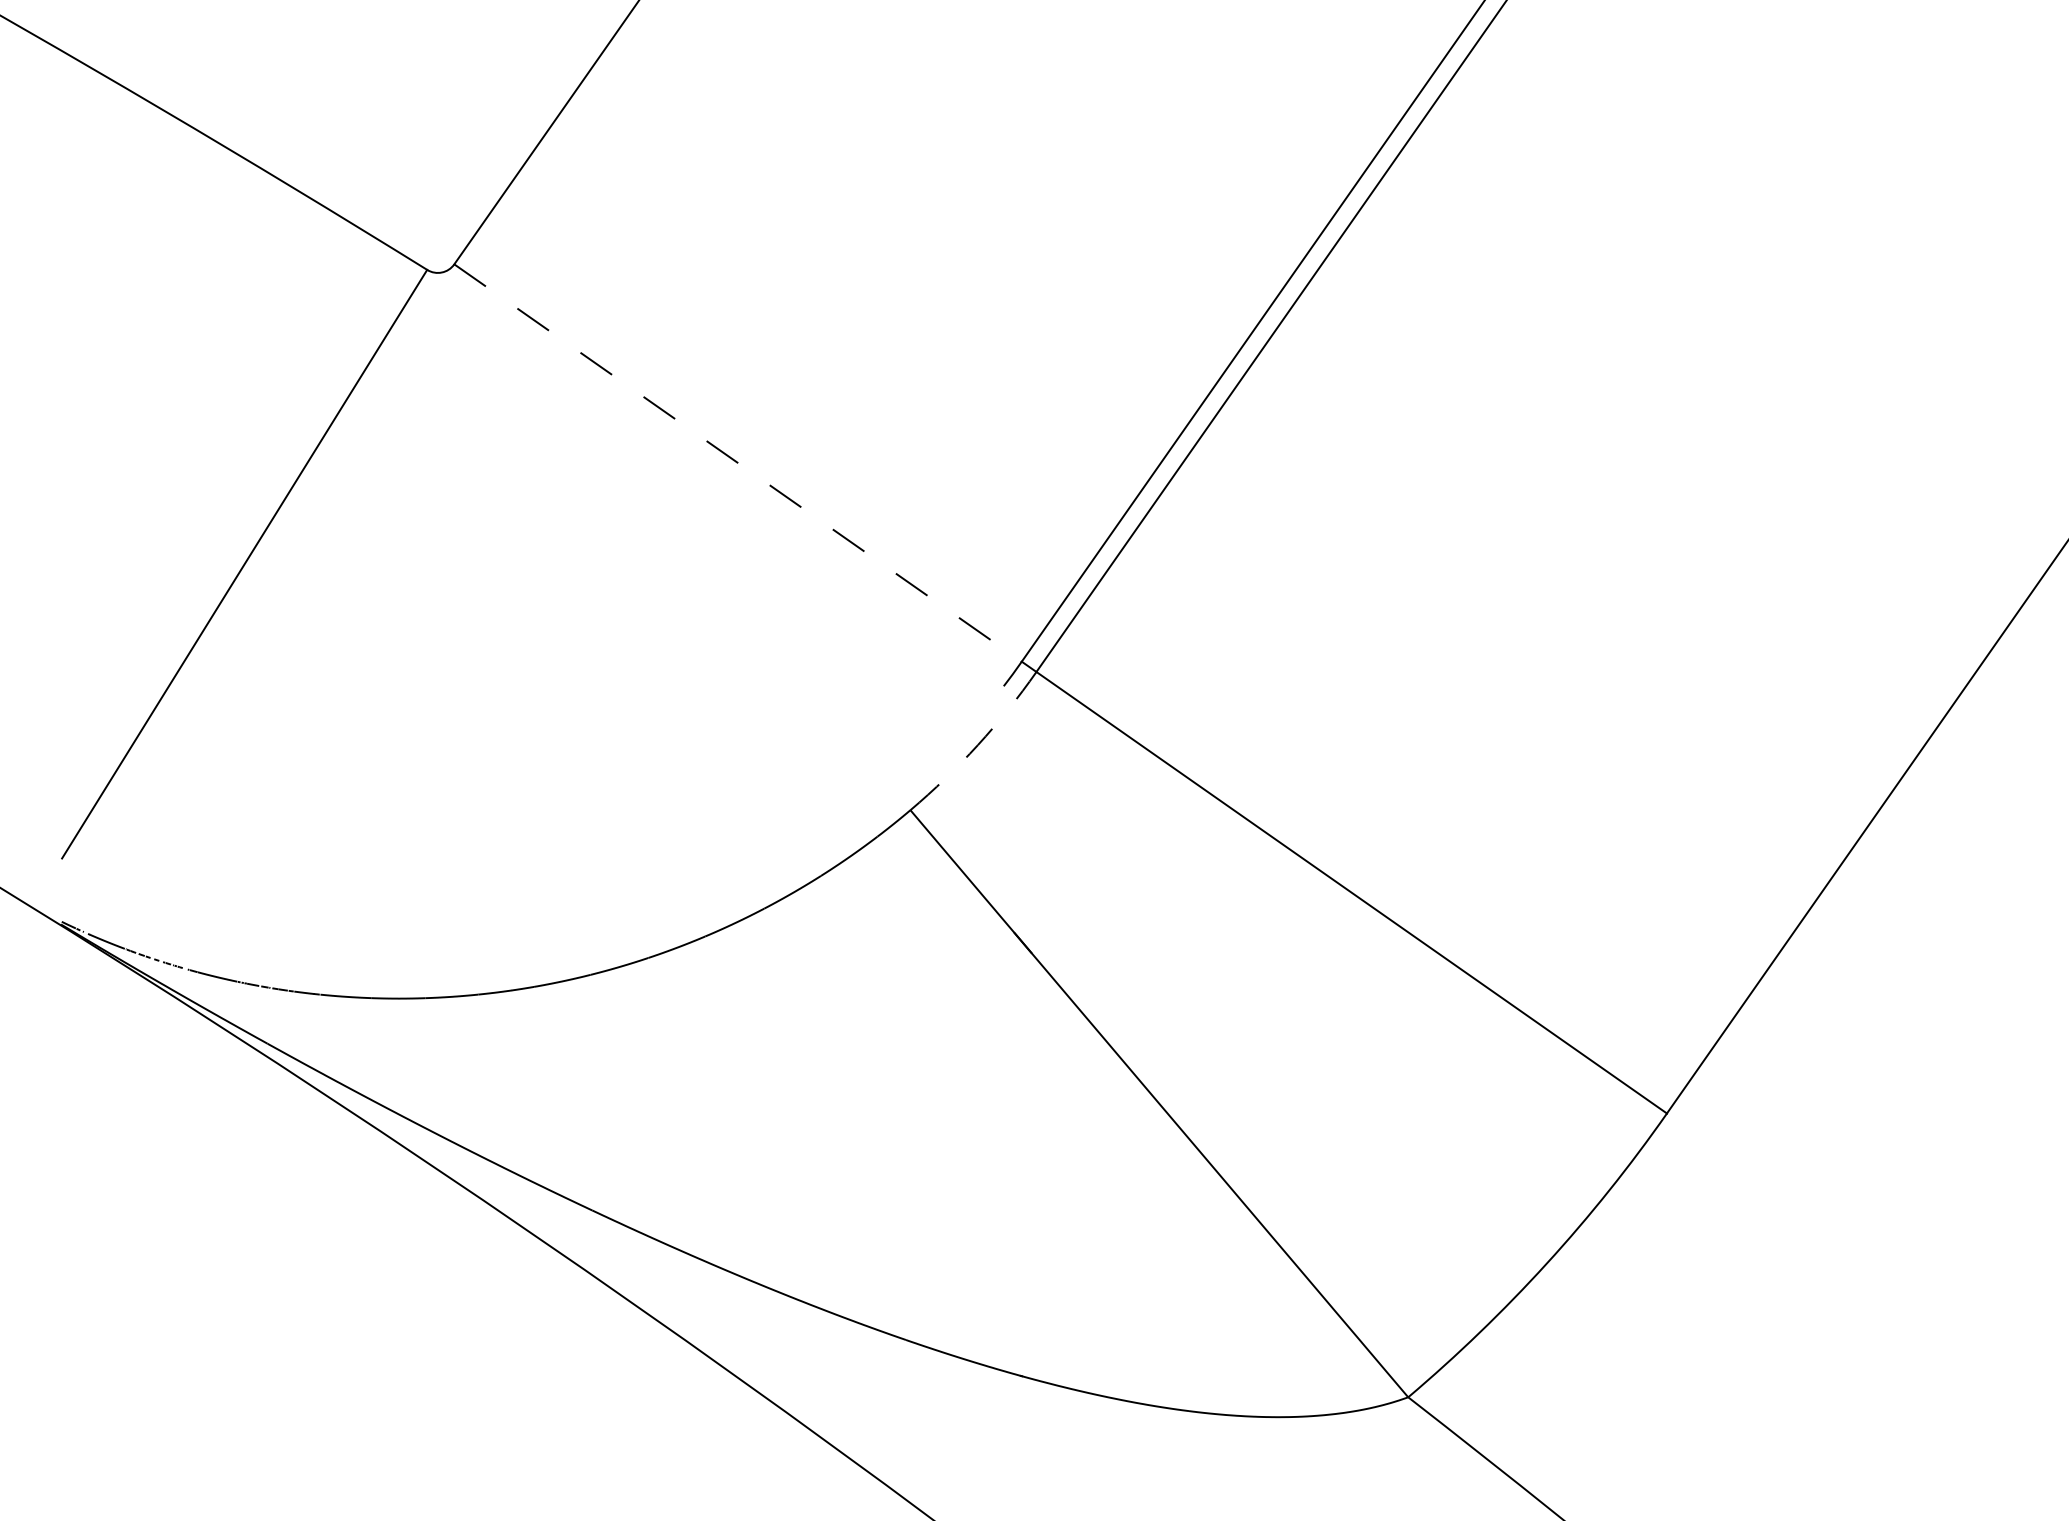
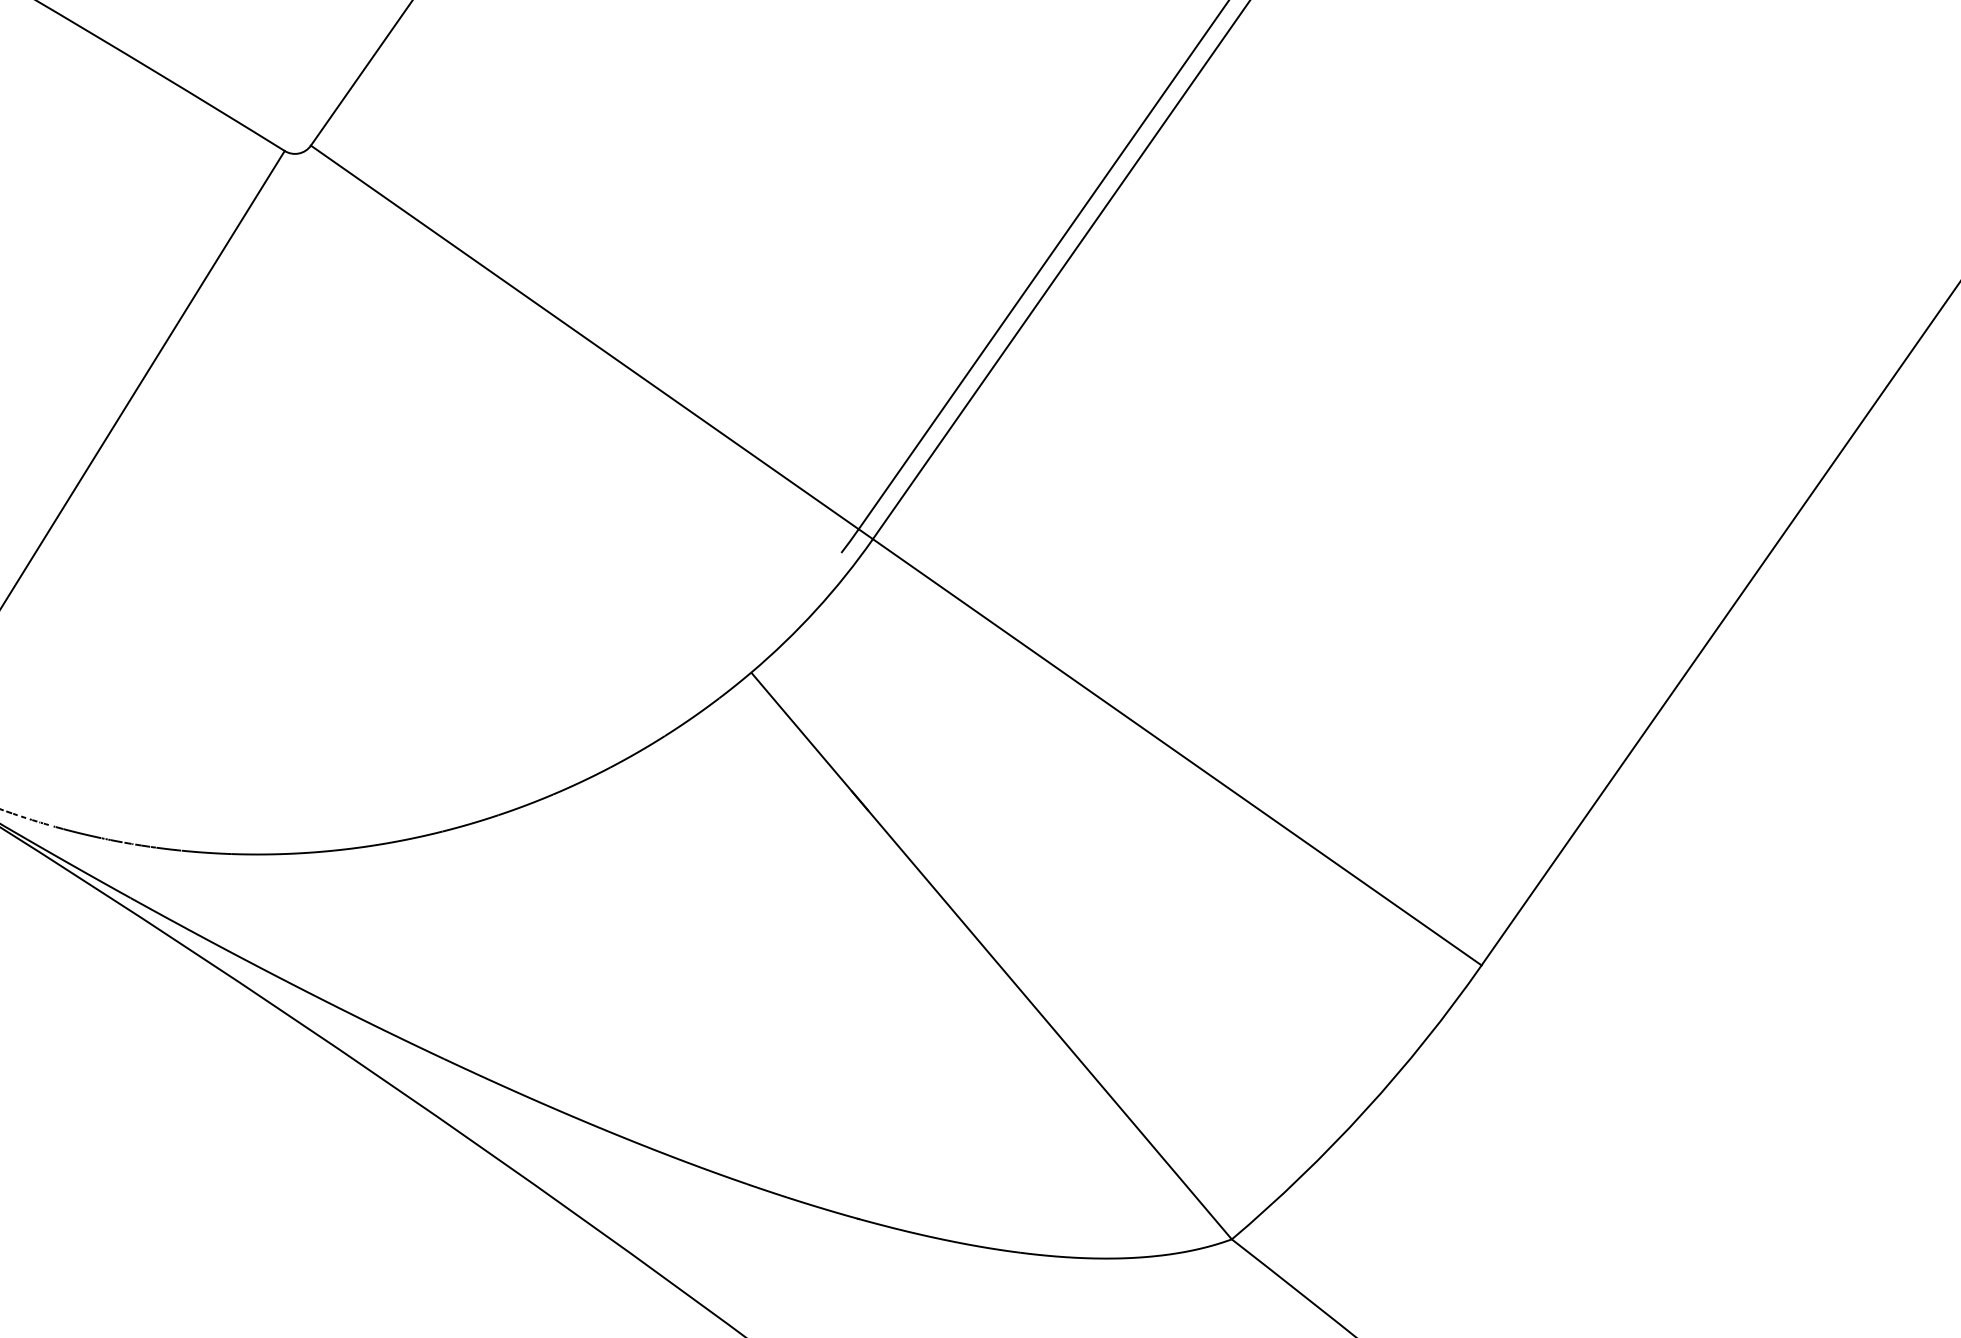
line: (738, 463) -> (585, 337), dashed -> solid
arc: (977, 745) -> (815, 610), dashed -> solid

